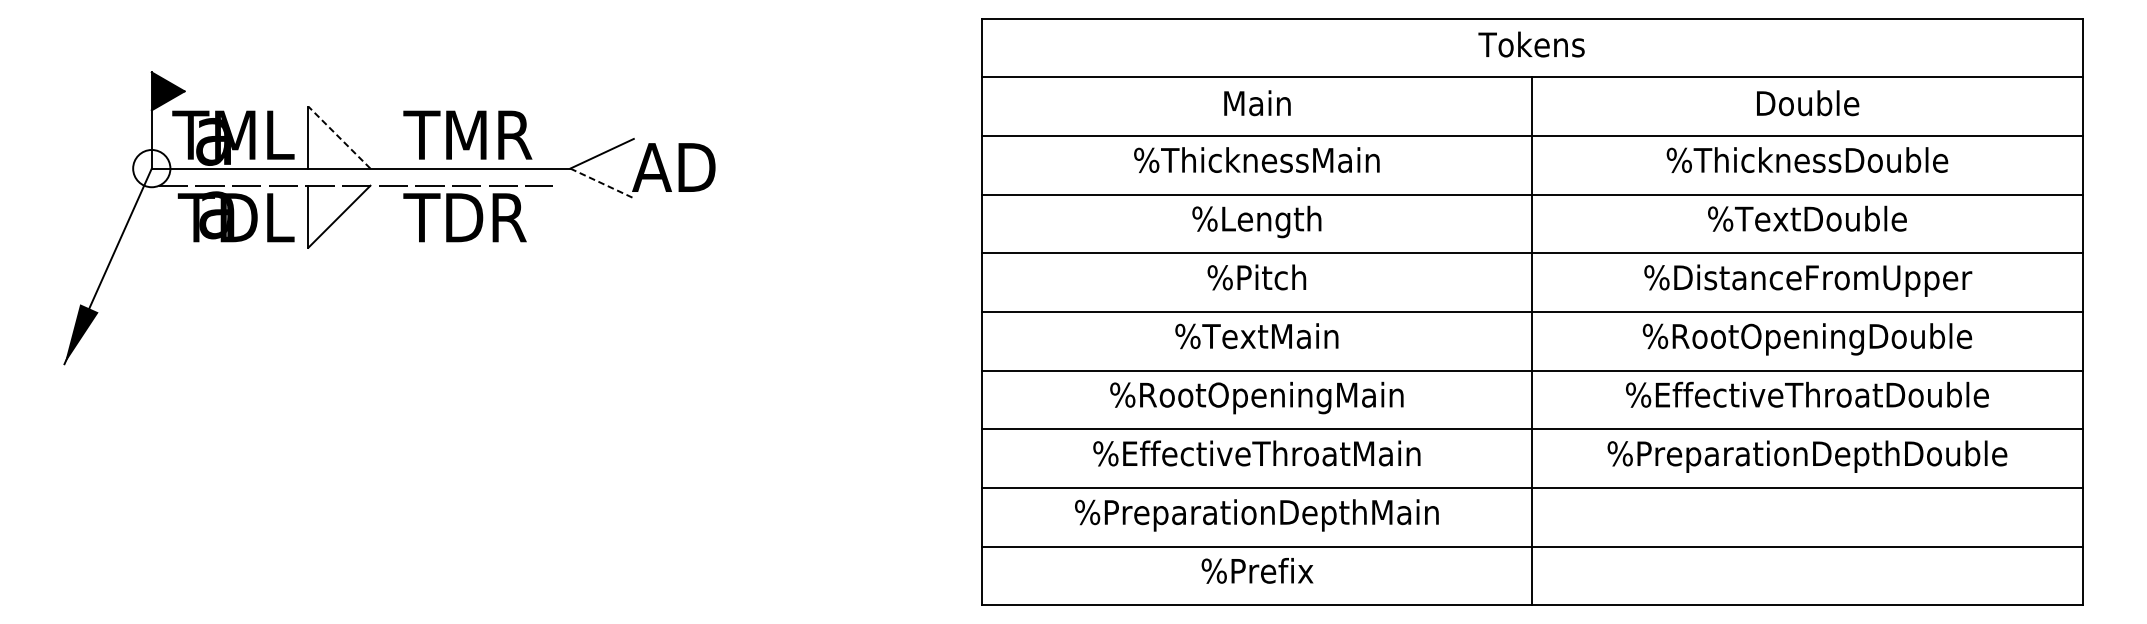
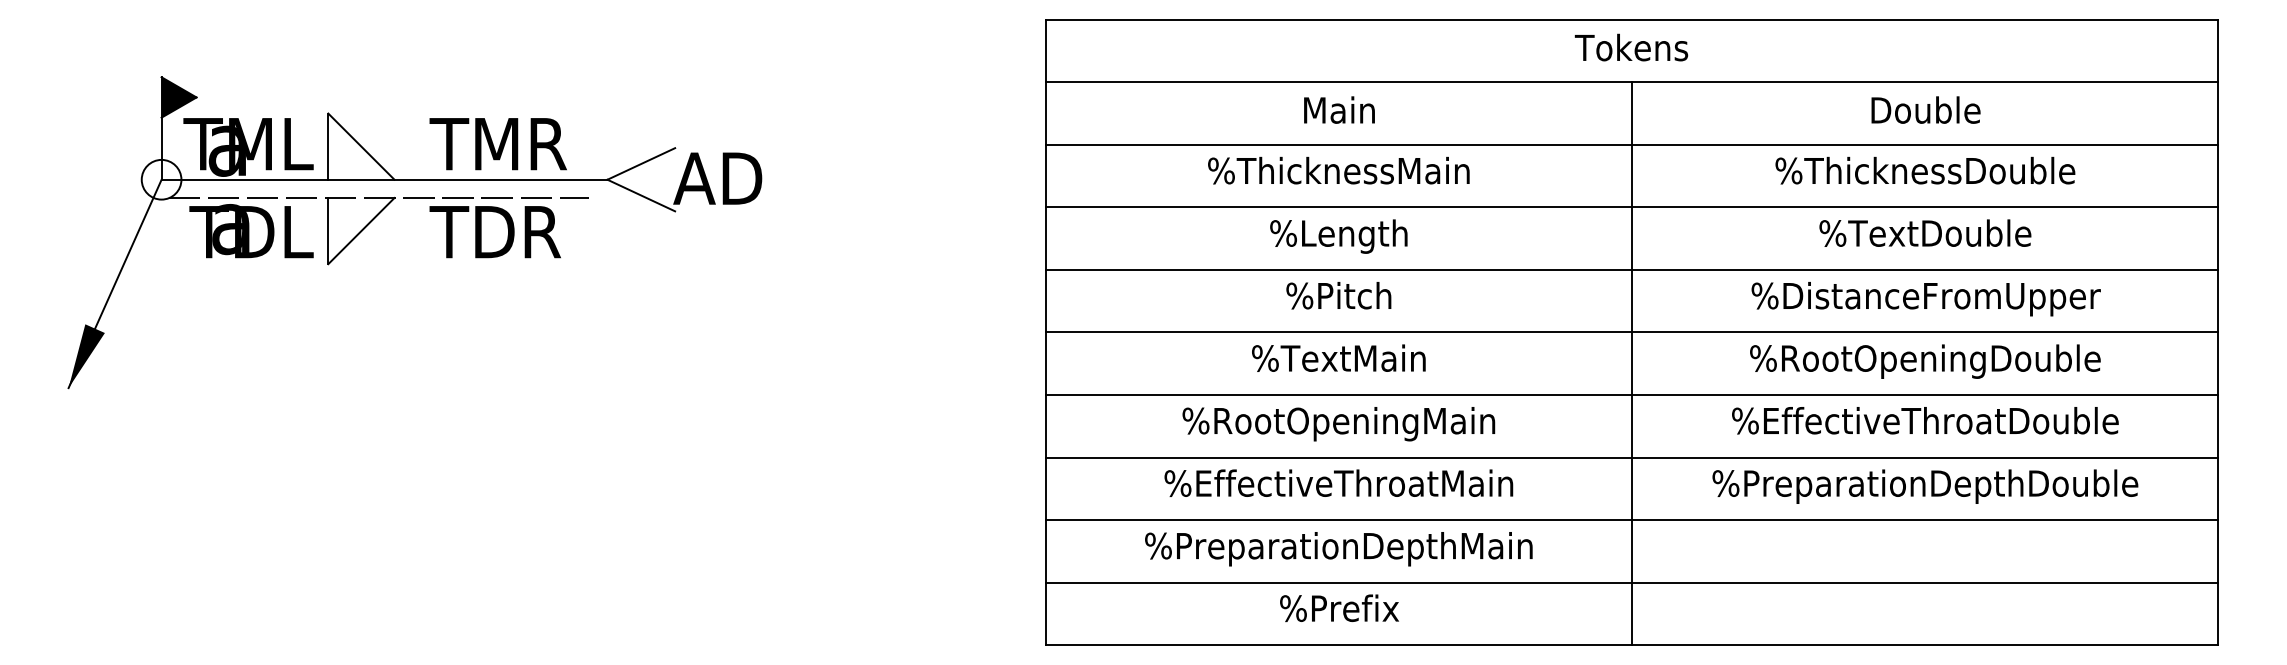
line: (339, 137) -> (361, 146), dashed -> solid
line: (602, 183) -> (641, 195), dashed -> solid

